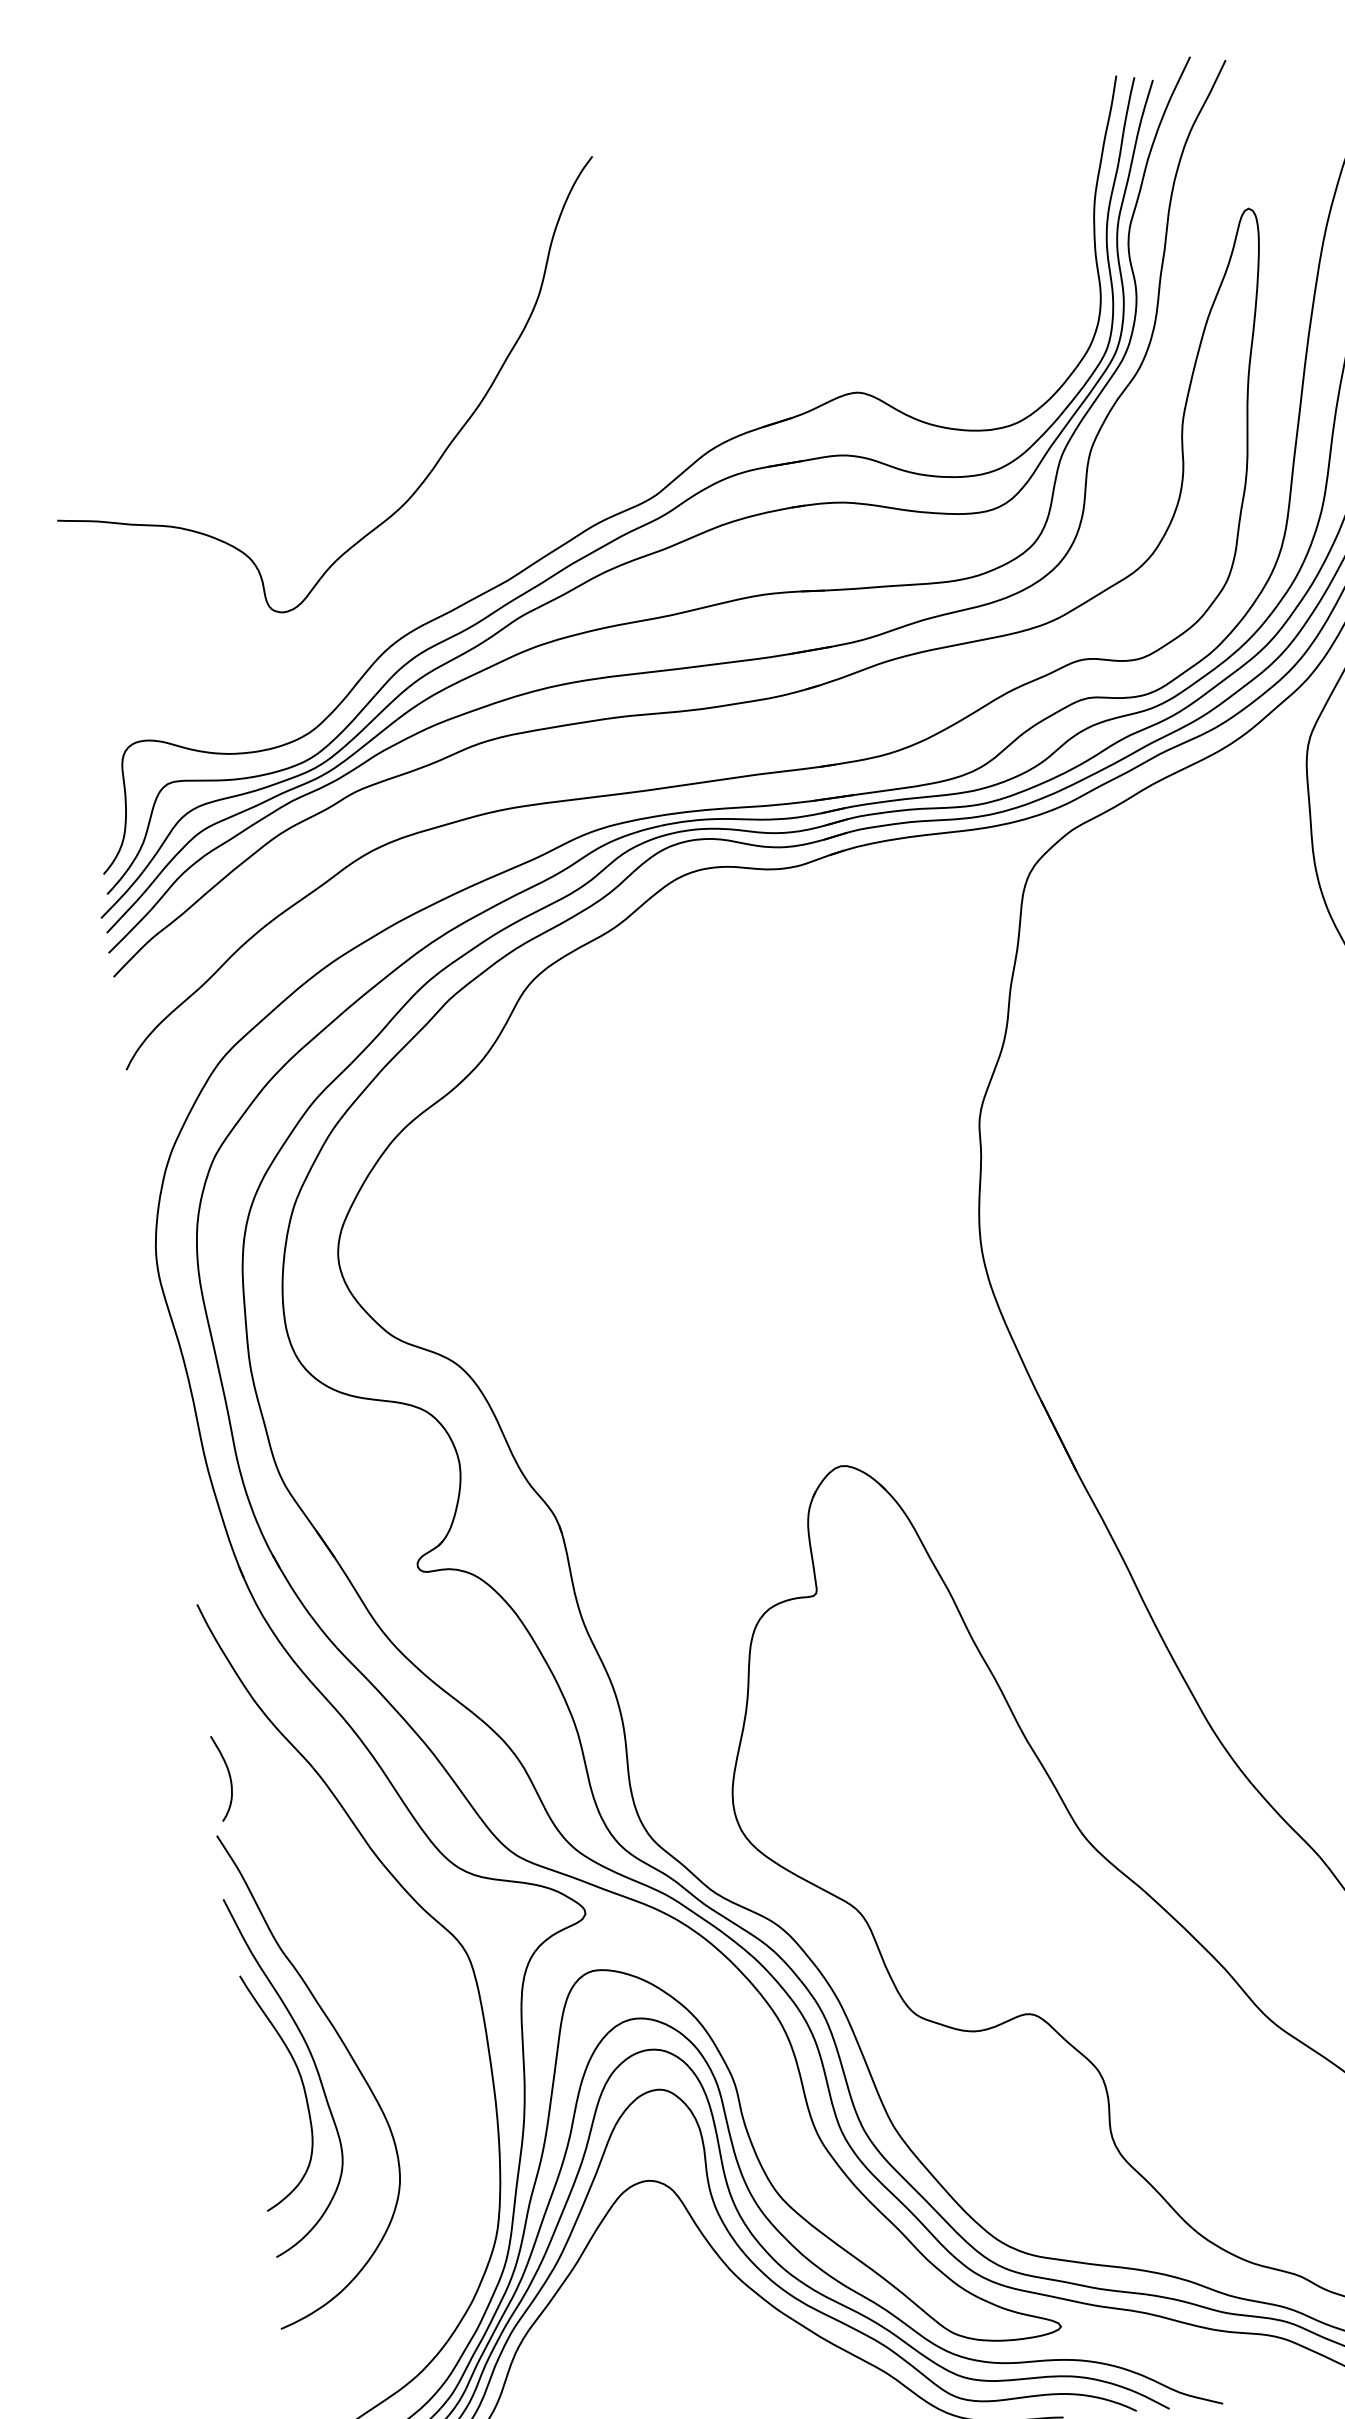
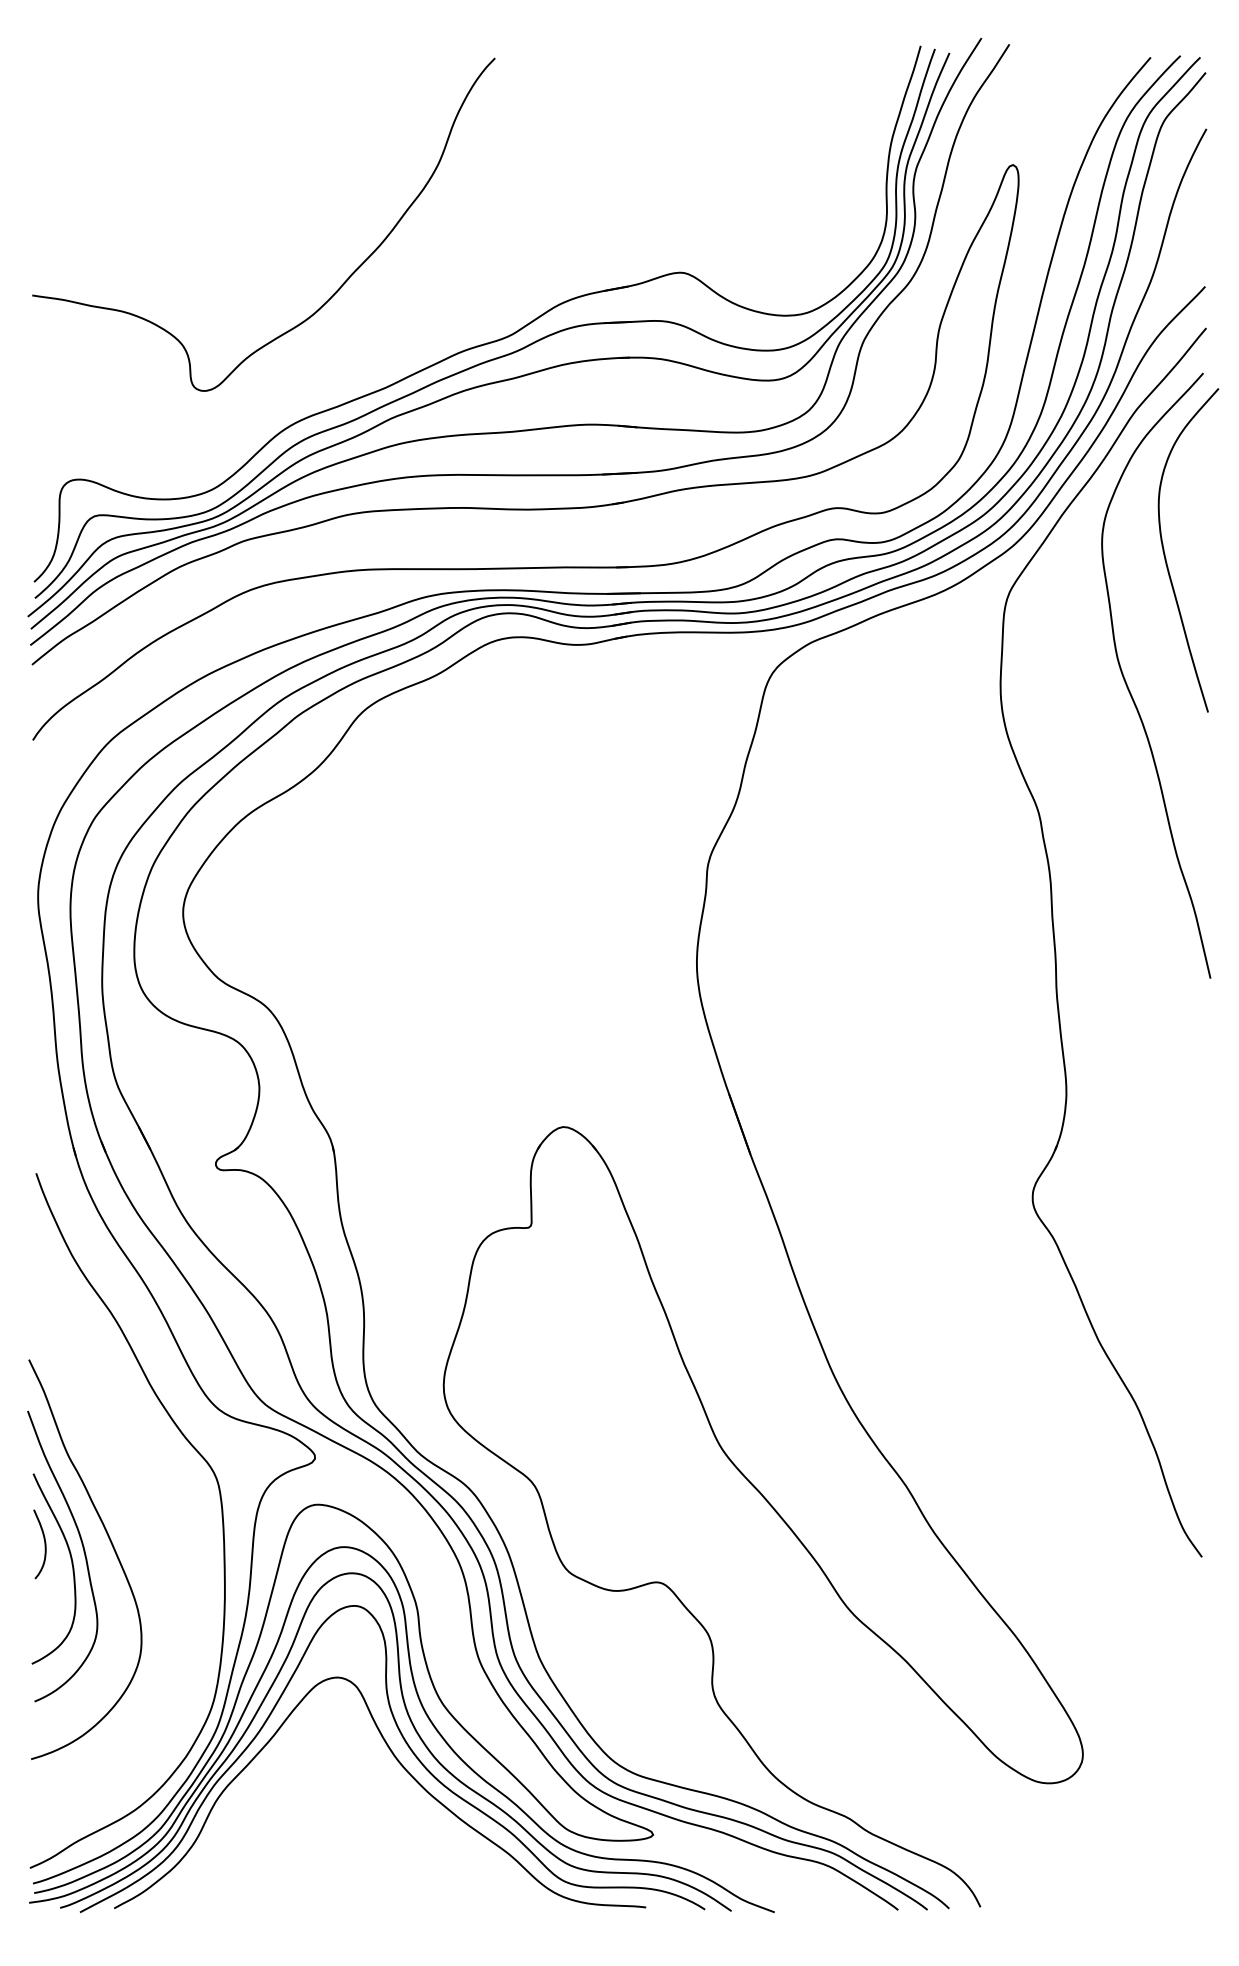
curve: (229, 1777) -> (44, 1544), moved

